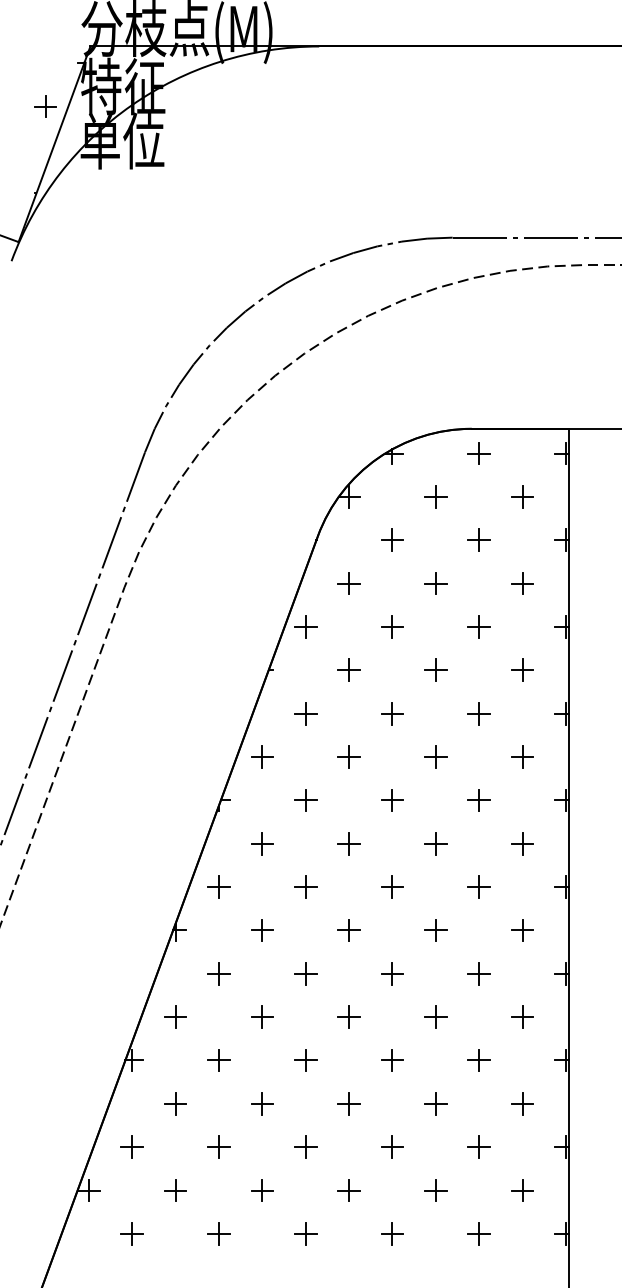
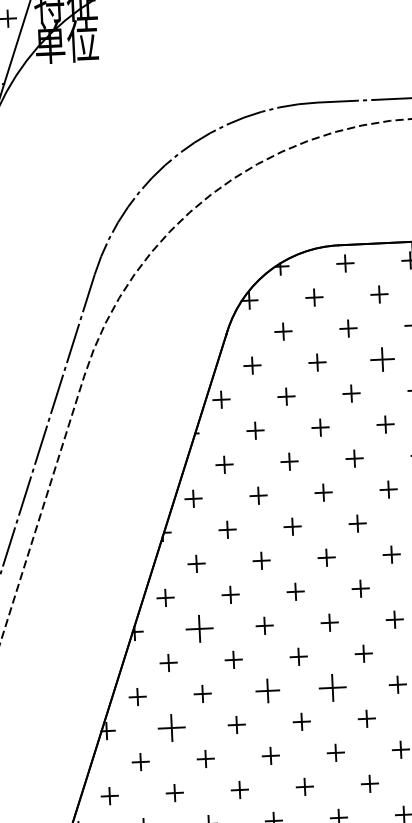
part: (522, 583) -> (382, 359), size x1.4
part: (262, 930) -> (199, 628), size x1.6
part: (348, 1016) -> (267, 690), size x1.4
part: (435, 1016) -> (332, 687), size x1.6
part: (218, 1060) -> (171, 728), size x1.6

